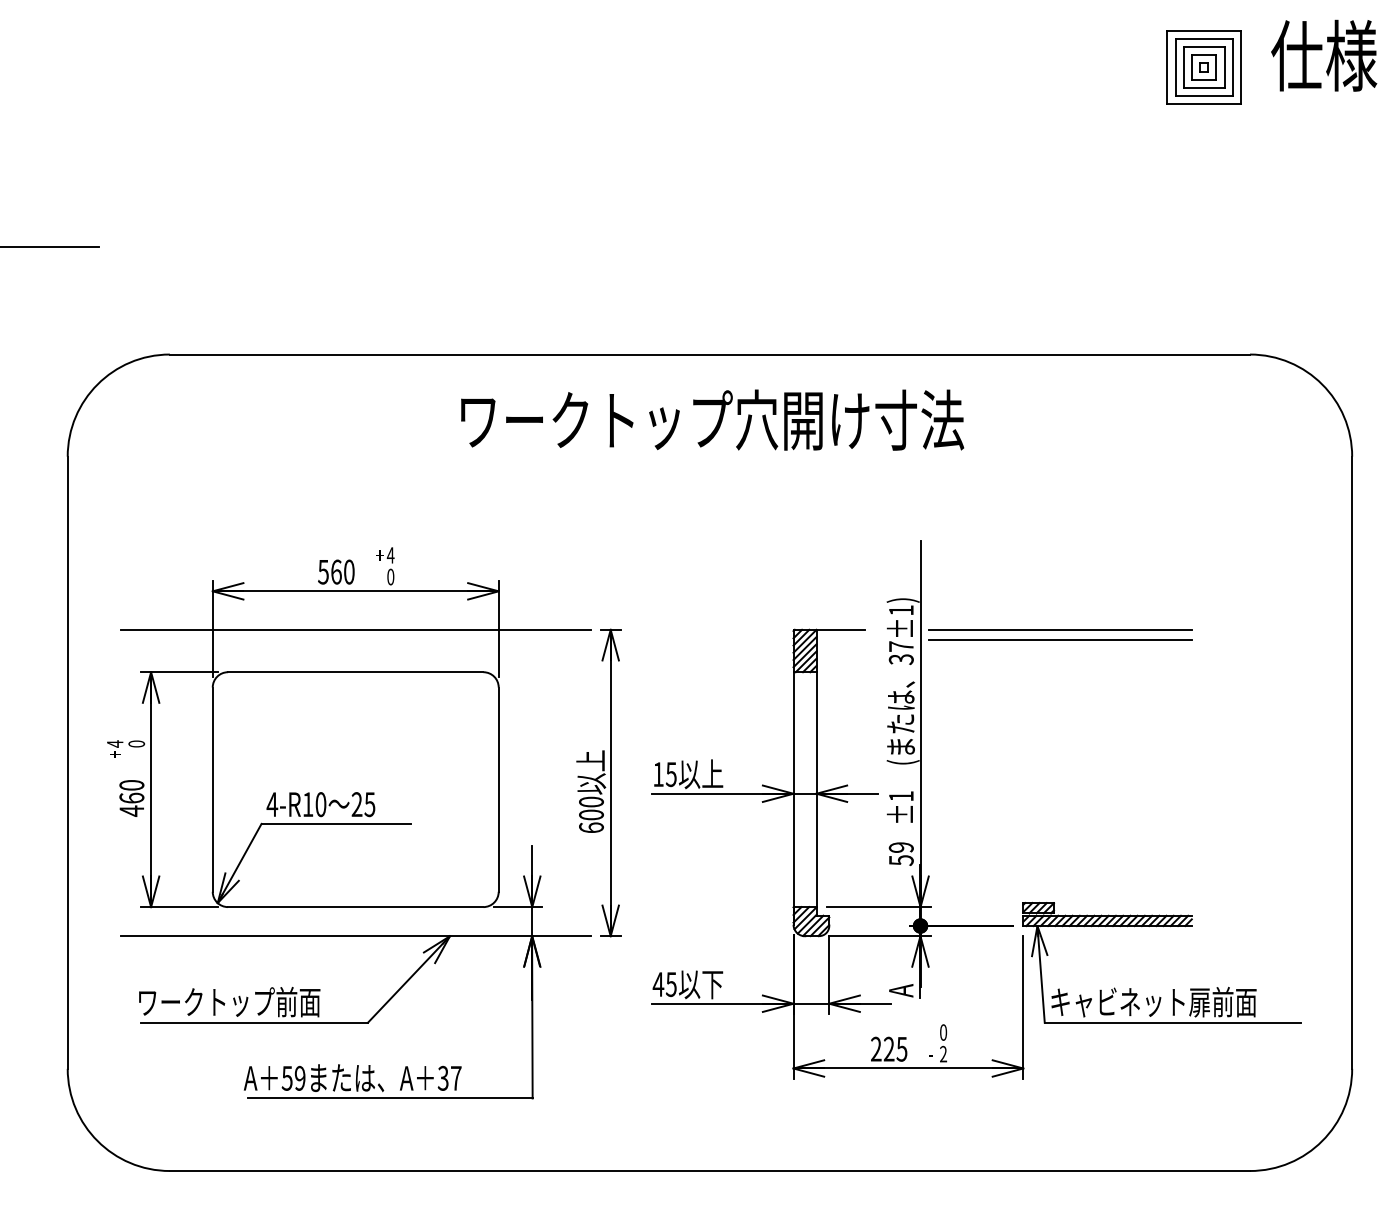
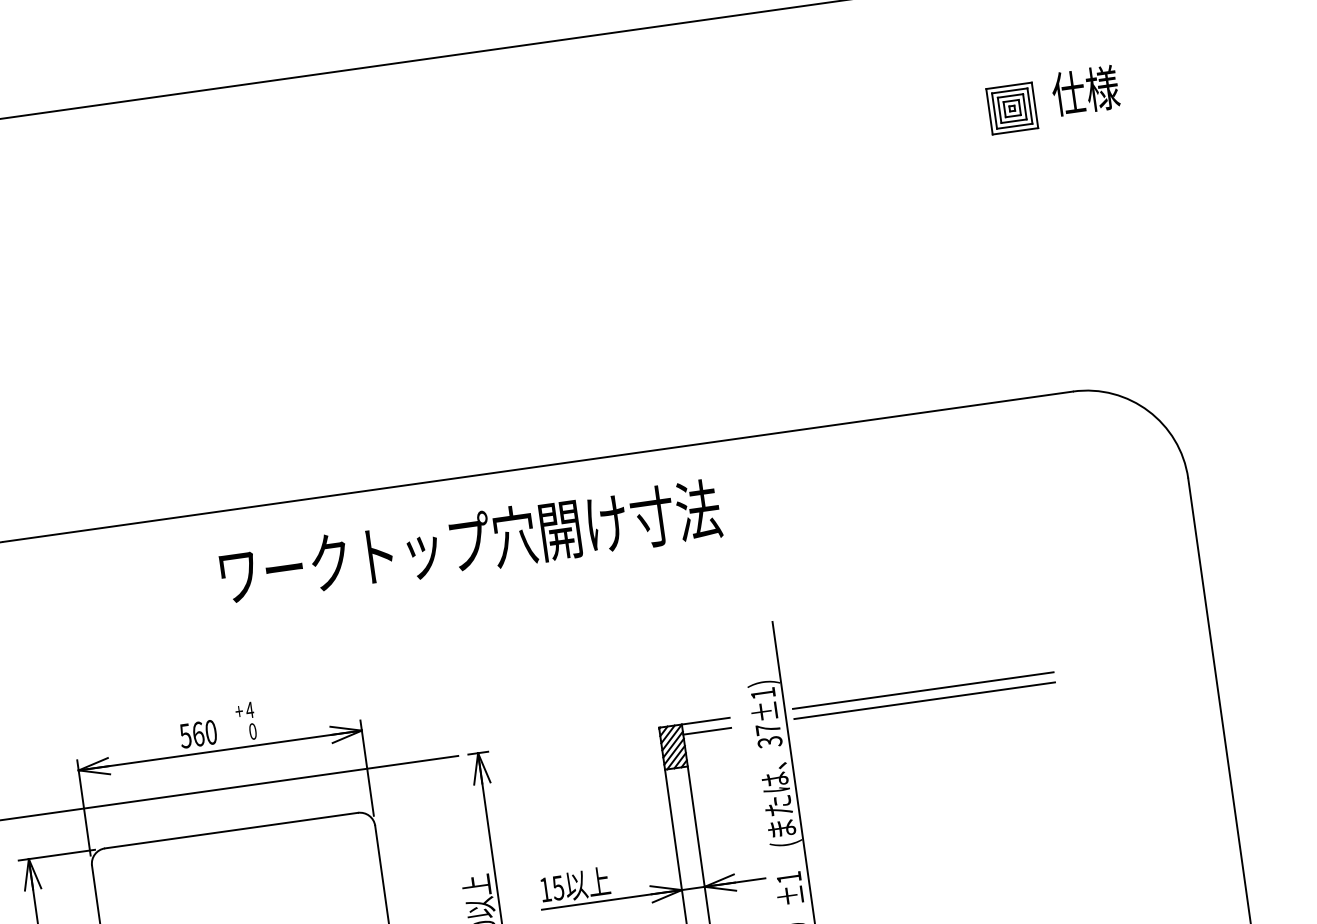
part: (1271, 62) -> (1053, 99), size x0.62
text: (712, 419) -> (470, 541), moved
line: (840, 640) -> (707, 731), added

